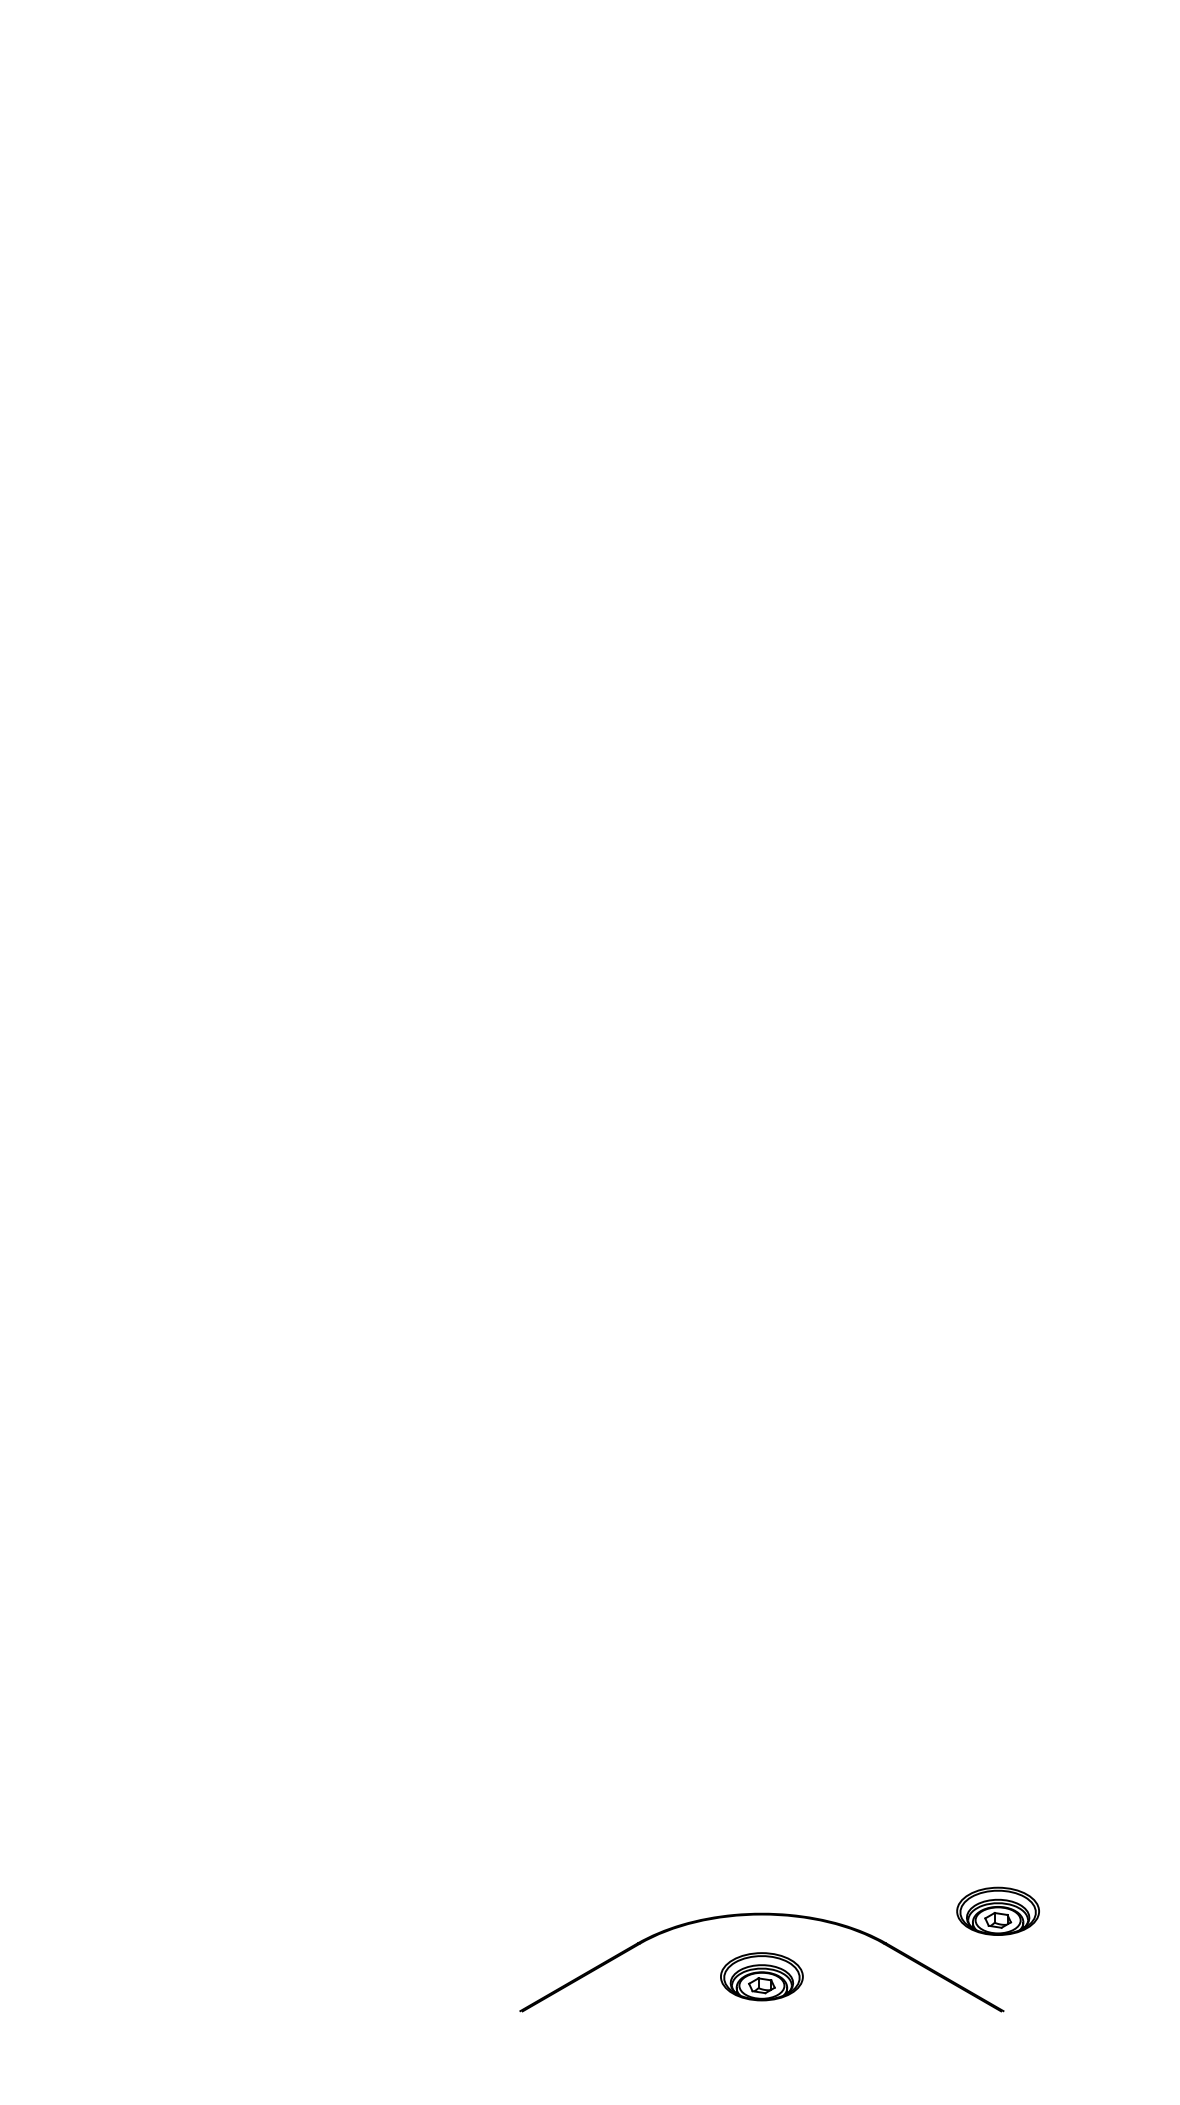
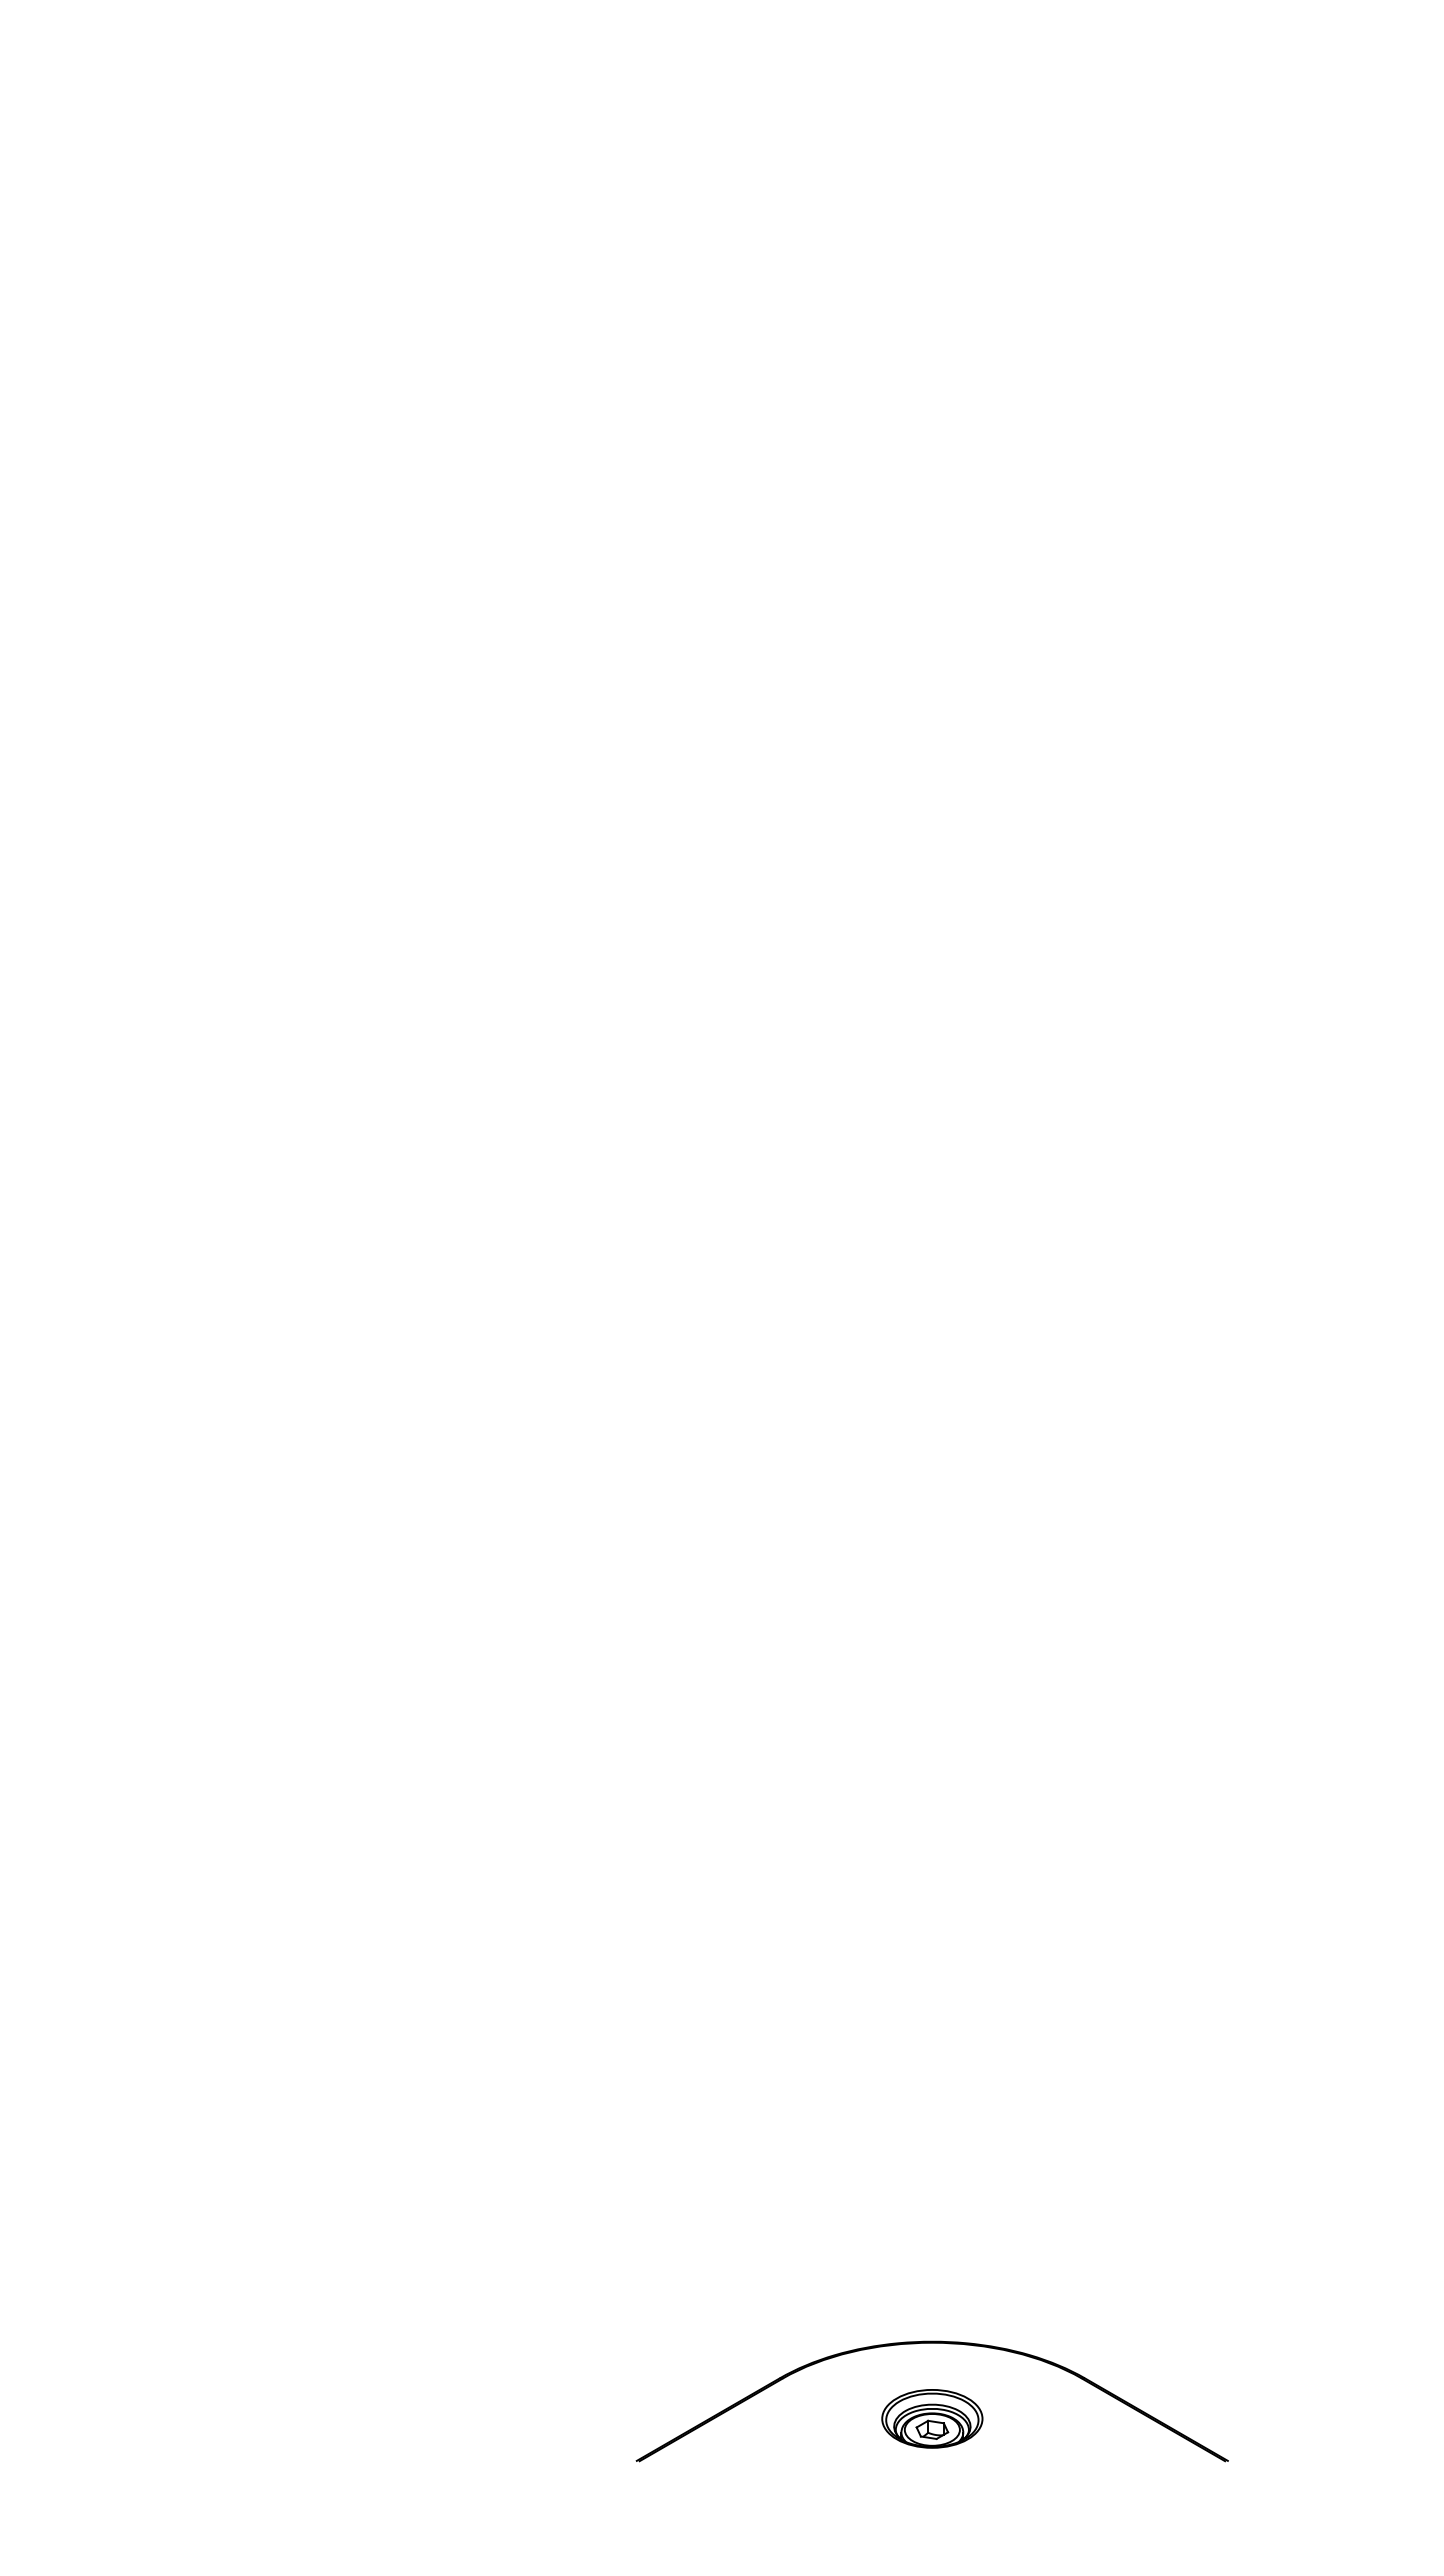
part: (998, 1911) -> (1221, 2338), removed

